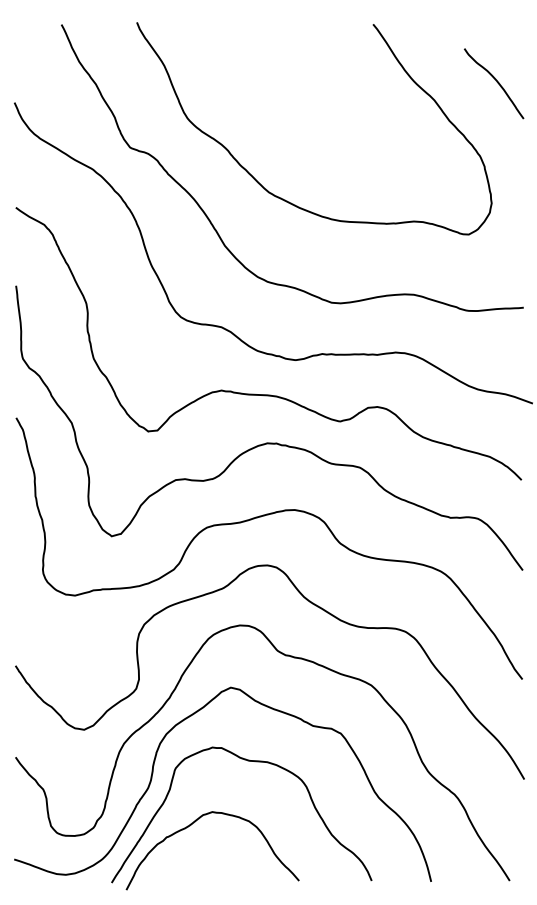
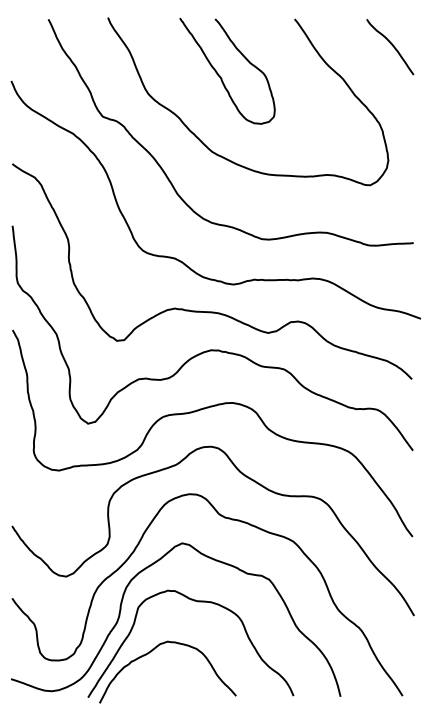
curve: (495, 81) -> (391, 45), moved
curve: (279, 95) -> (220, 75), added

